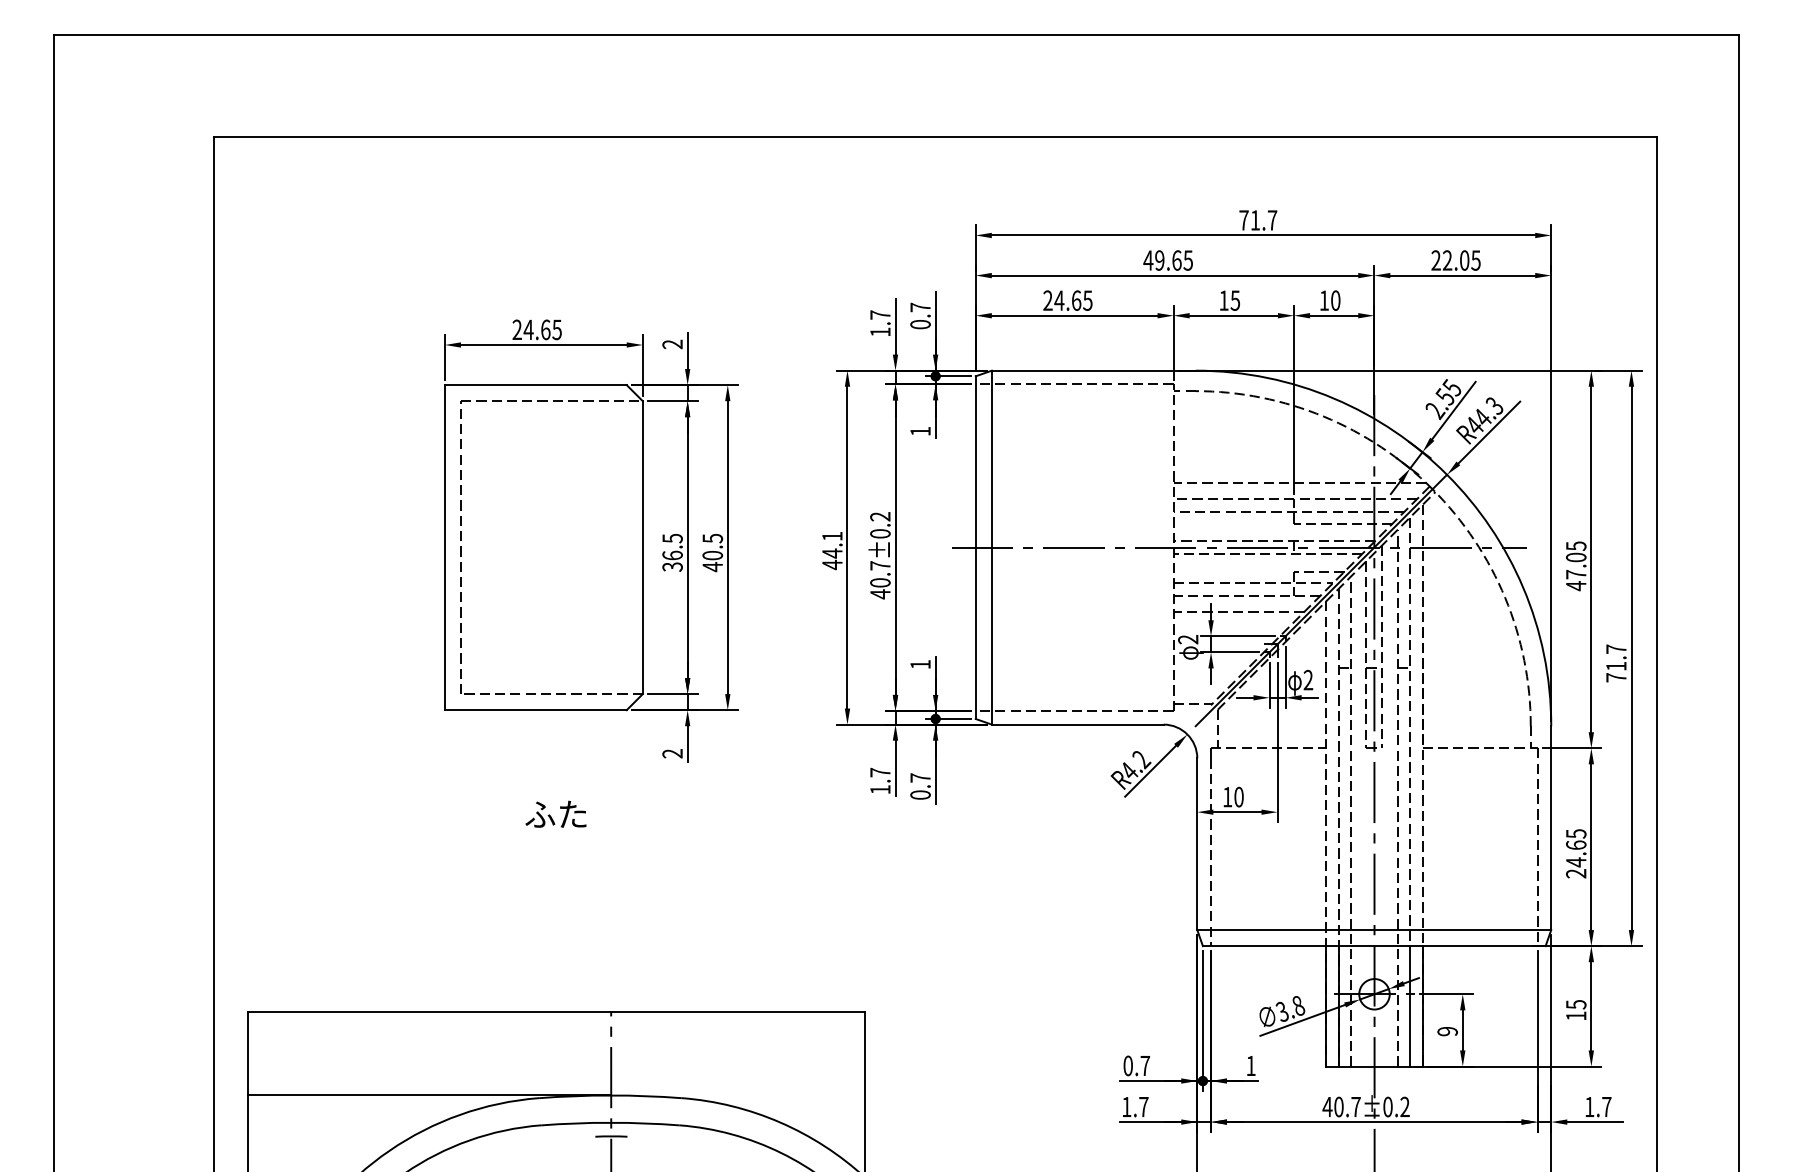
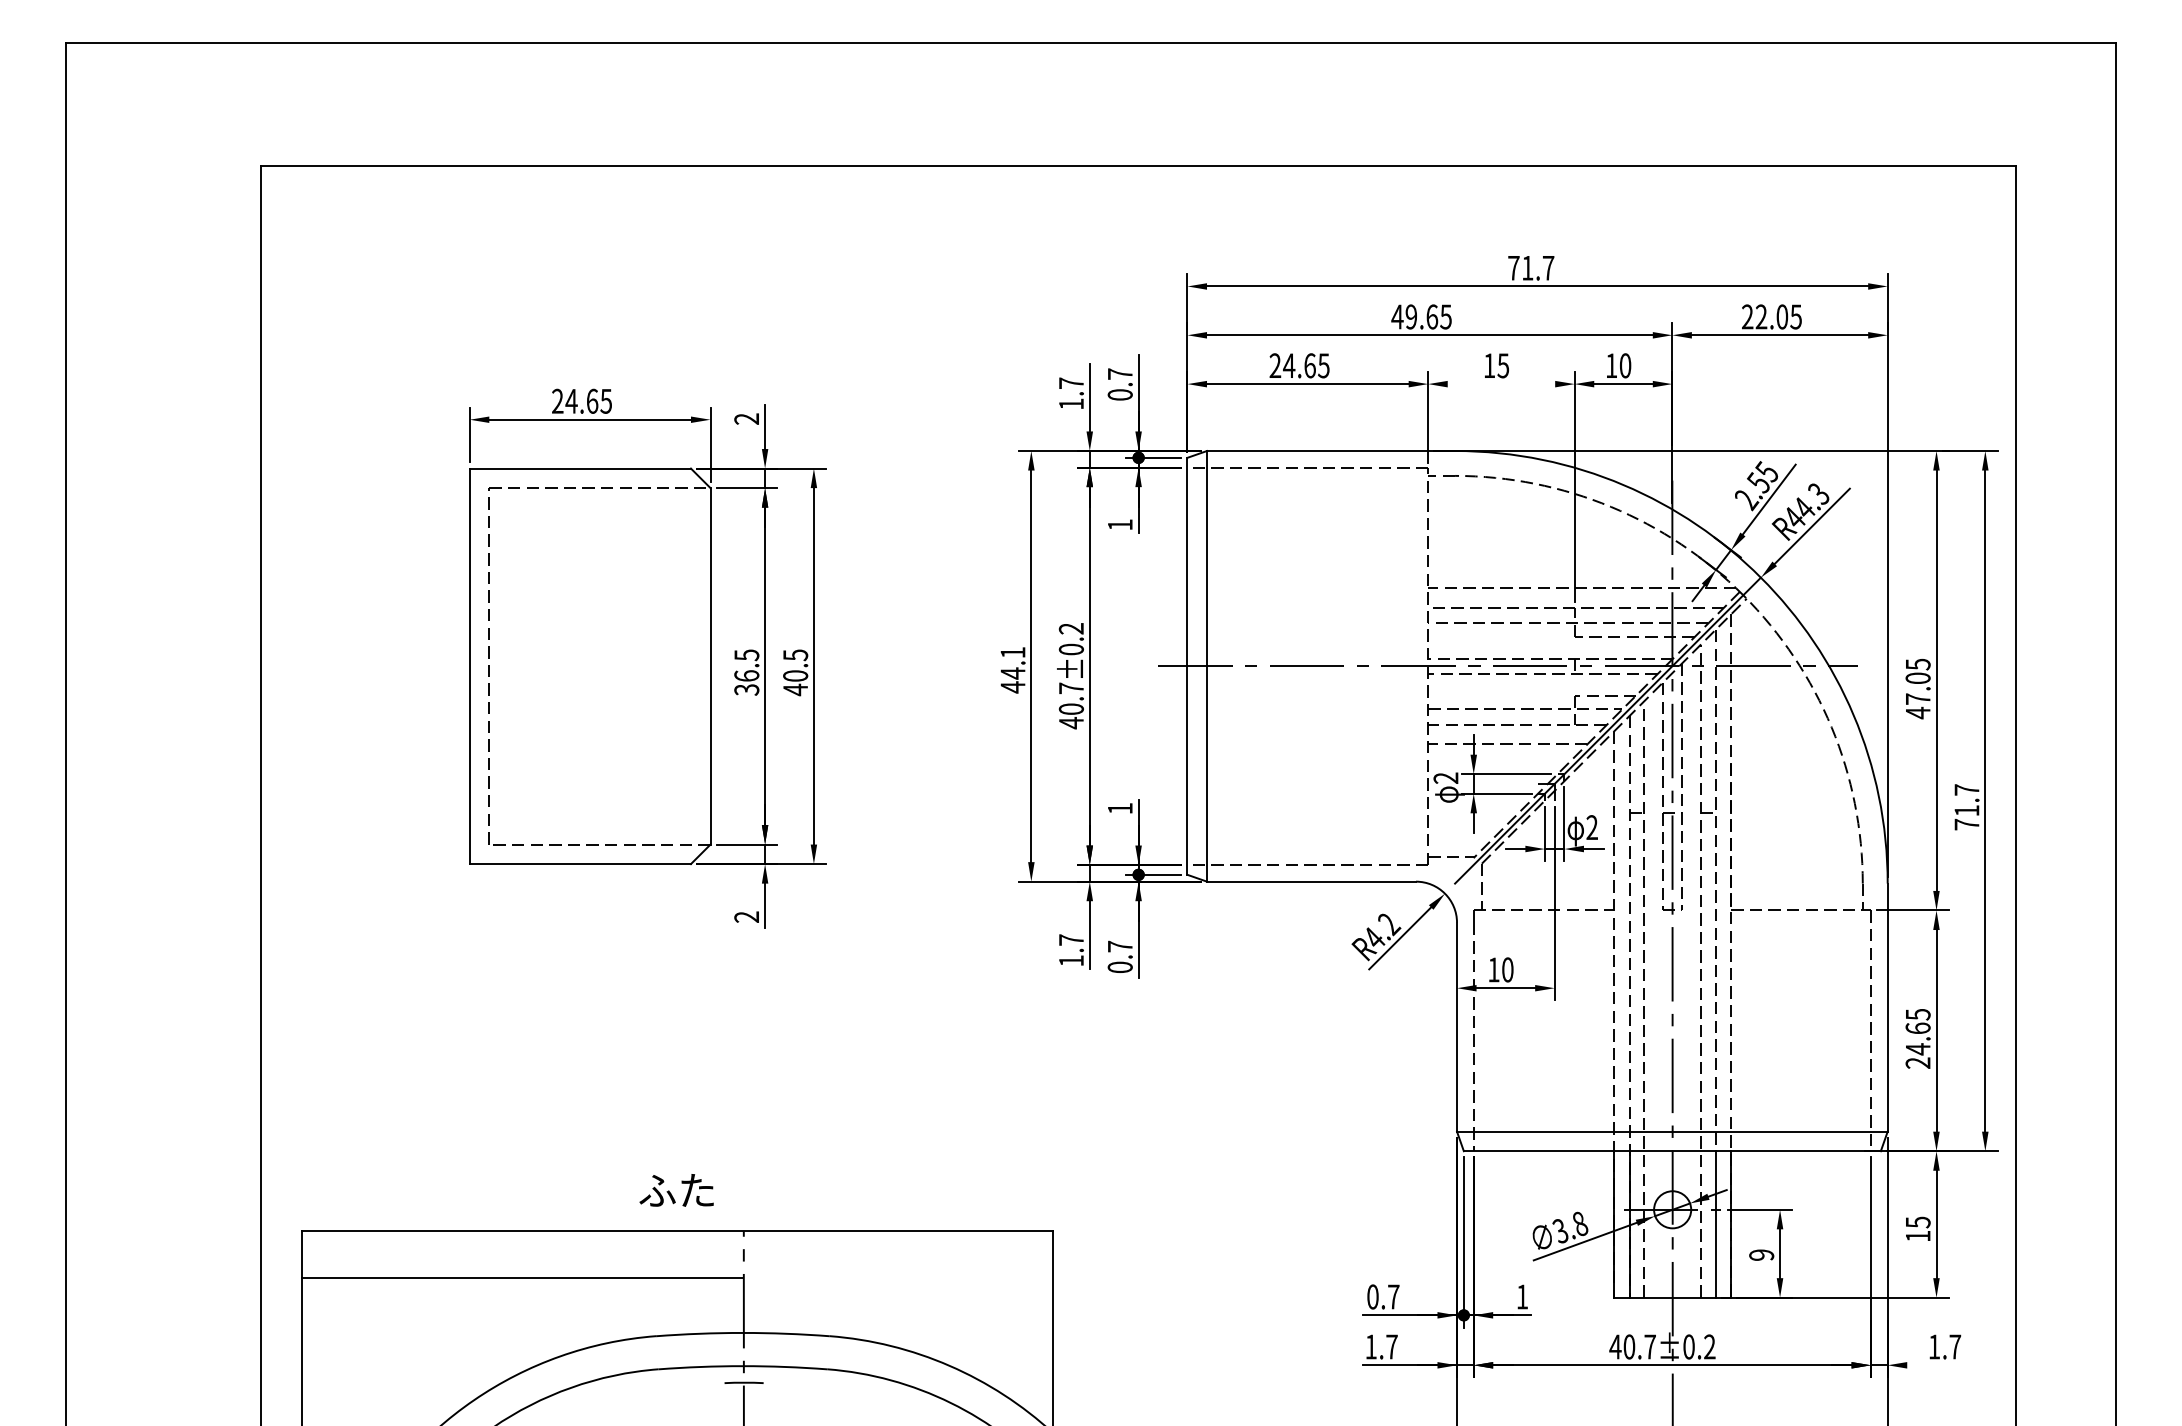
line: (1233, 315) -> (1501, 383), removed
part: (591, 540) -> (648, 657), moved
text: (555, 813) -> (676, 1189), moved
line: (429, 1095) -> (522, 1278), moved
line: (1594, 1122) -> (1940, 1365), removed

